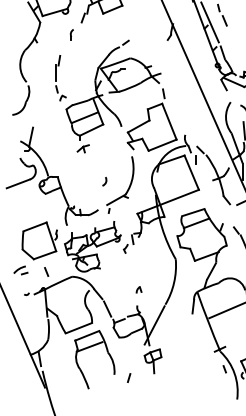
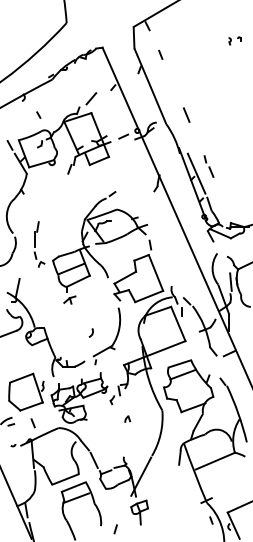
part: (71, 34) -> (58, 185), removed
part: (60, 78) -> (39, 244), moved
part: (138, 289) -> (127, 418), moved

